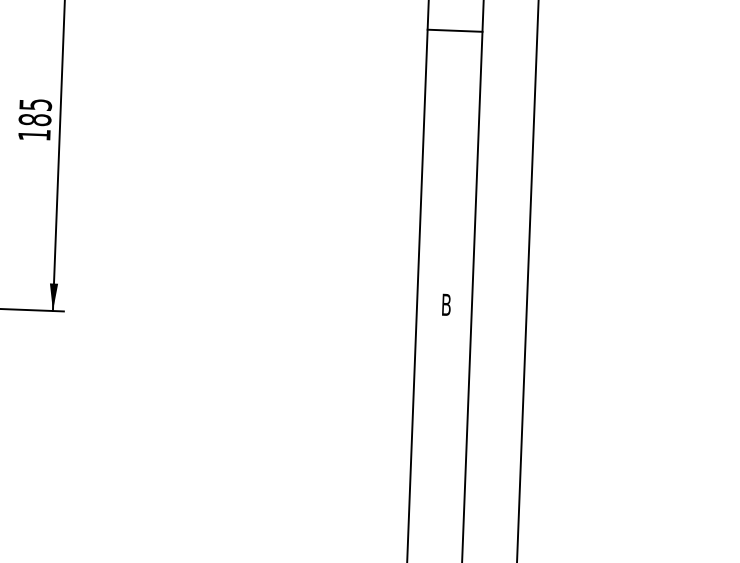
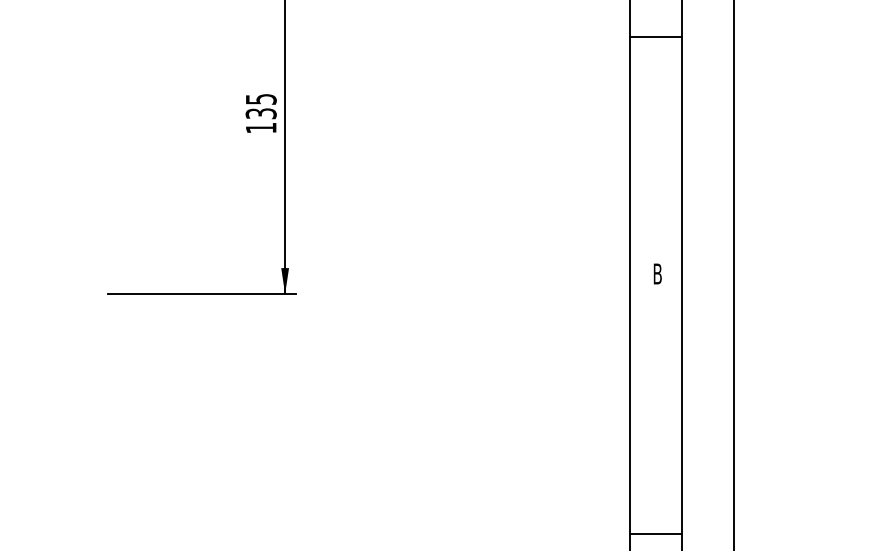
line: (454, 31) -> (655, 37), moved
text: (34, 119) -> (260, 113), 185 -> 135

